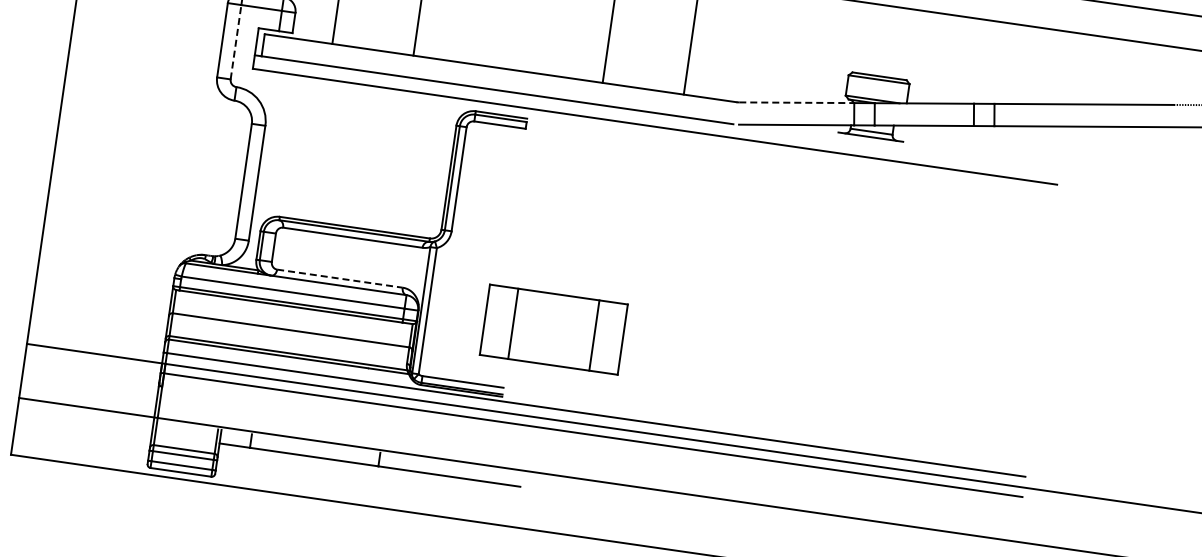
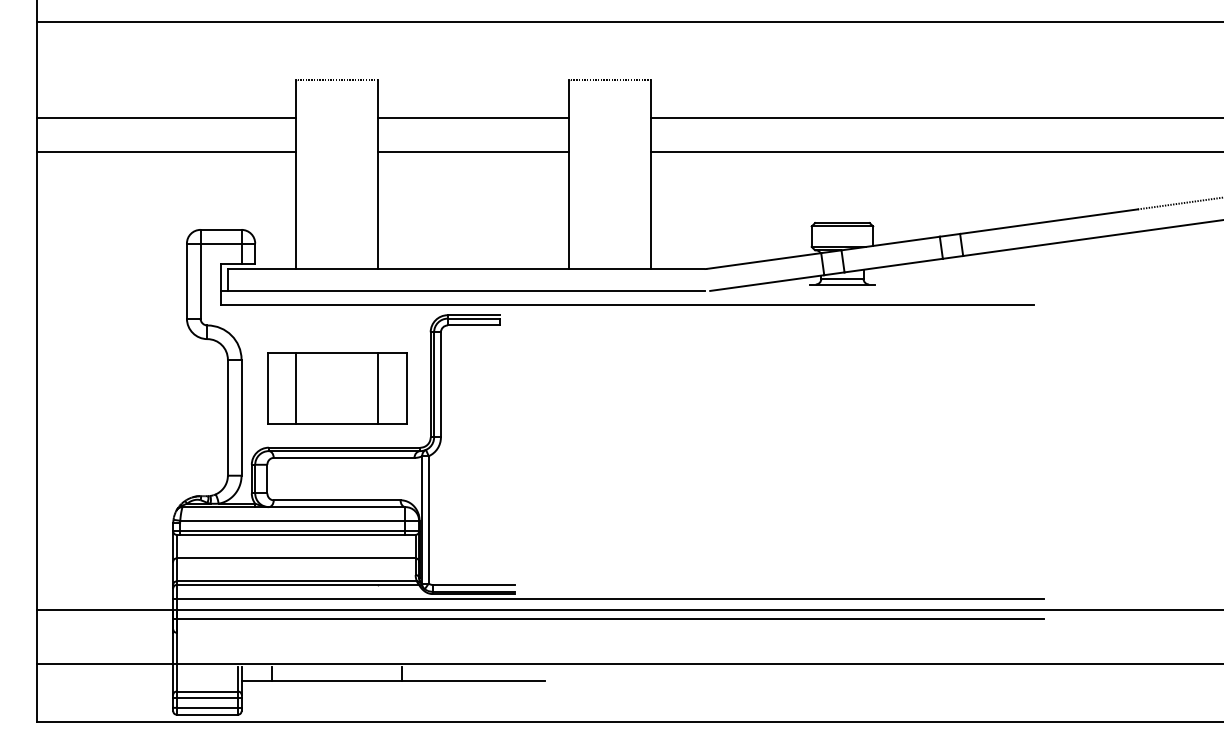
line: (235, 42) -> (200, 281), dashed -> solid
line: (796, 103) -> (764, 261), dashed -> solid
line: (340, 278) -> (337, 500), dashed -> solid
part: (554, 329) -> (337, 388), moved

